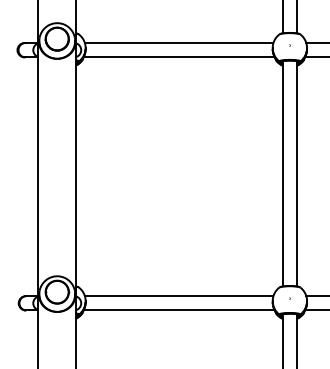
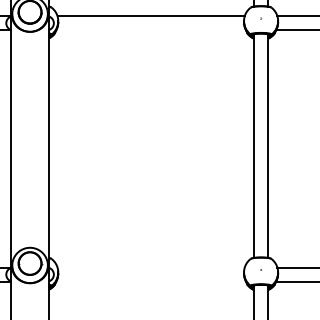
line: (178, 57) -> (150, 30), removed
line: (178, 296) -> (150, 267), removed
line: (178, 310) -> (150, 281), removed

